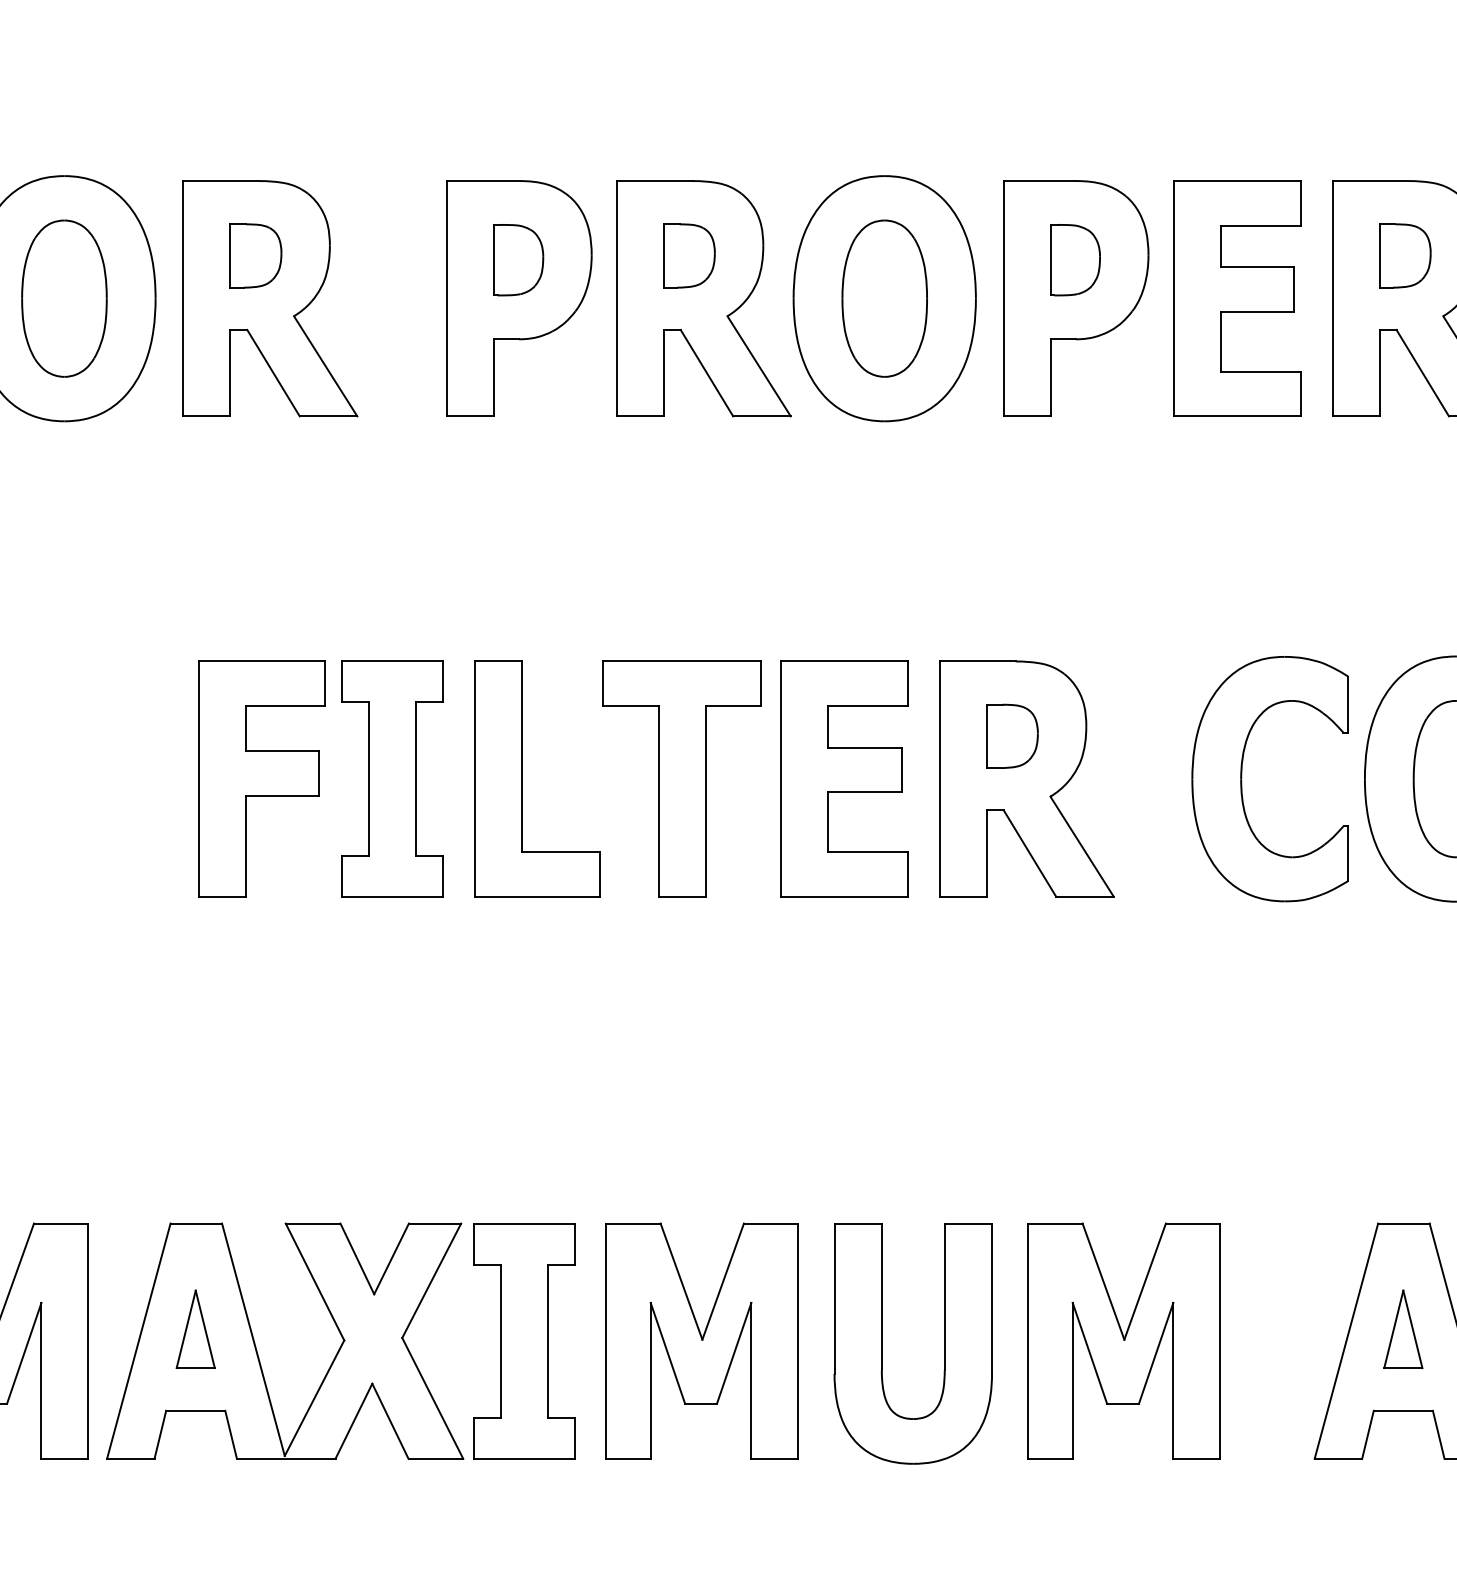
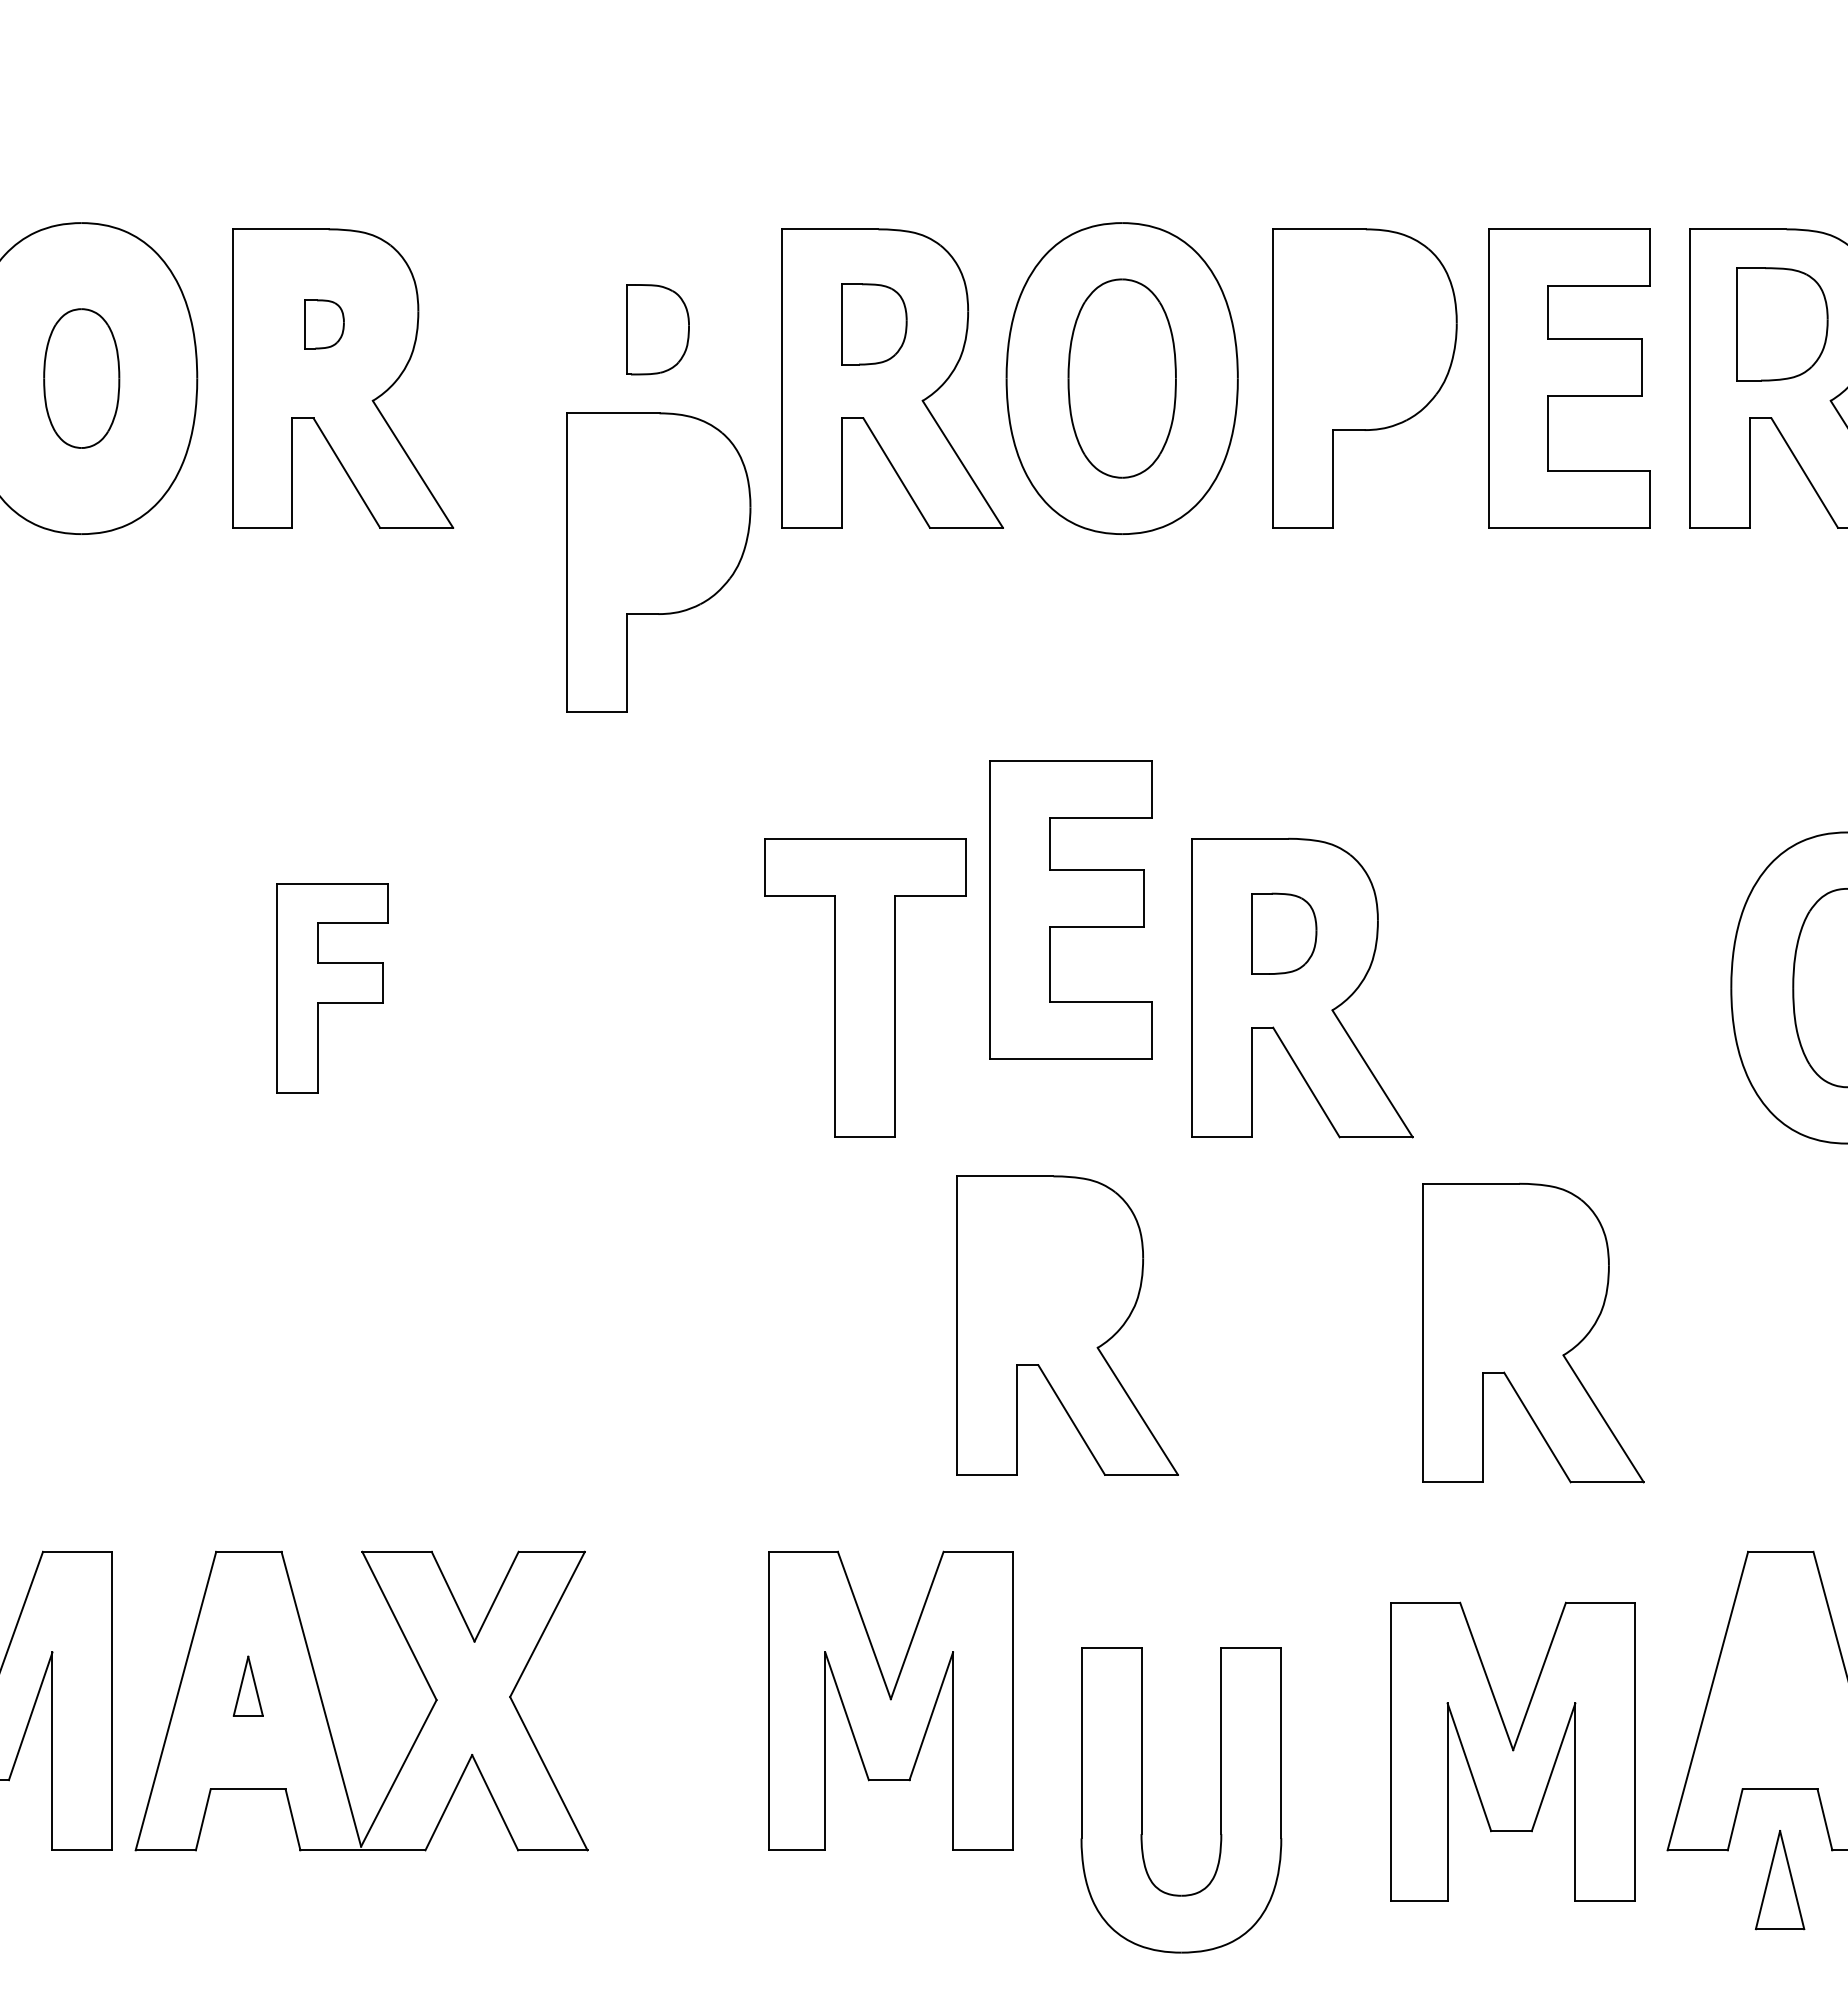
part: (255, 256) -> (324, 324), size x0.6
part: (1405, 256) -> (1782, 324), size x1.4
part: (1075, 259) -> (1364, 329), removed
part: (64, 298) -> (81, 378), size x0.7
part: (519, 298) -> (658, 562), moved
part: (262, 778) -> (332, 987), size x0.7
part: (392, 778) -> (497, 987), removed
part: (522, 778) -> (662, 987), removed
part: (843, 778) -> (1070, 909), moved
part: (1242, 778) -> (1575, 987), removed
part: (841, 1045) -> (1067, 1325), added
part: (1208, 1050) -> (1533, 1332), added
part: (196, 1329) -> (248, 1686), size x0.6
part: (1402, 1329) -> (1779, 1880), moved
part: (523, 1340) -> (664, 1700), removed
part: (1123, 1340) -> (1512, 1751), moved
part: (882, 1343) -> (1142, 1800), moved

